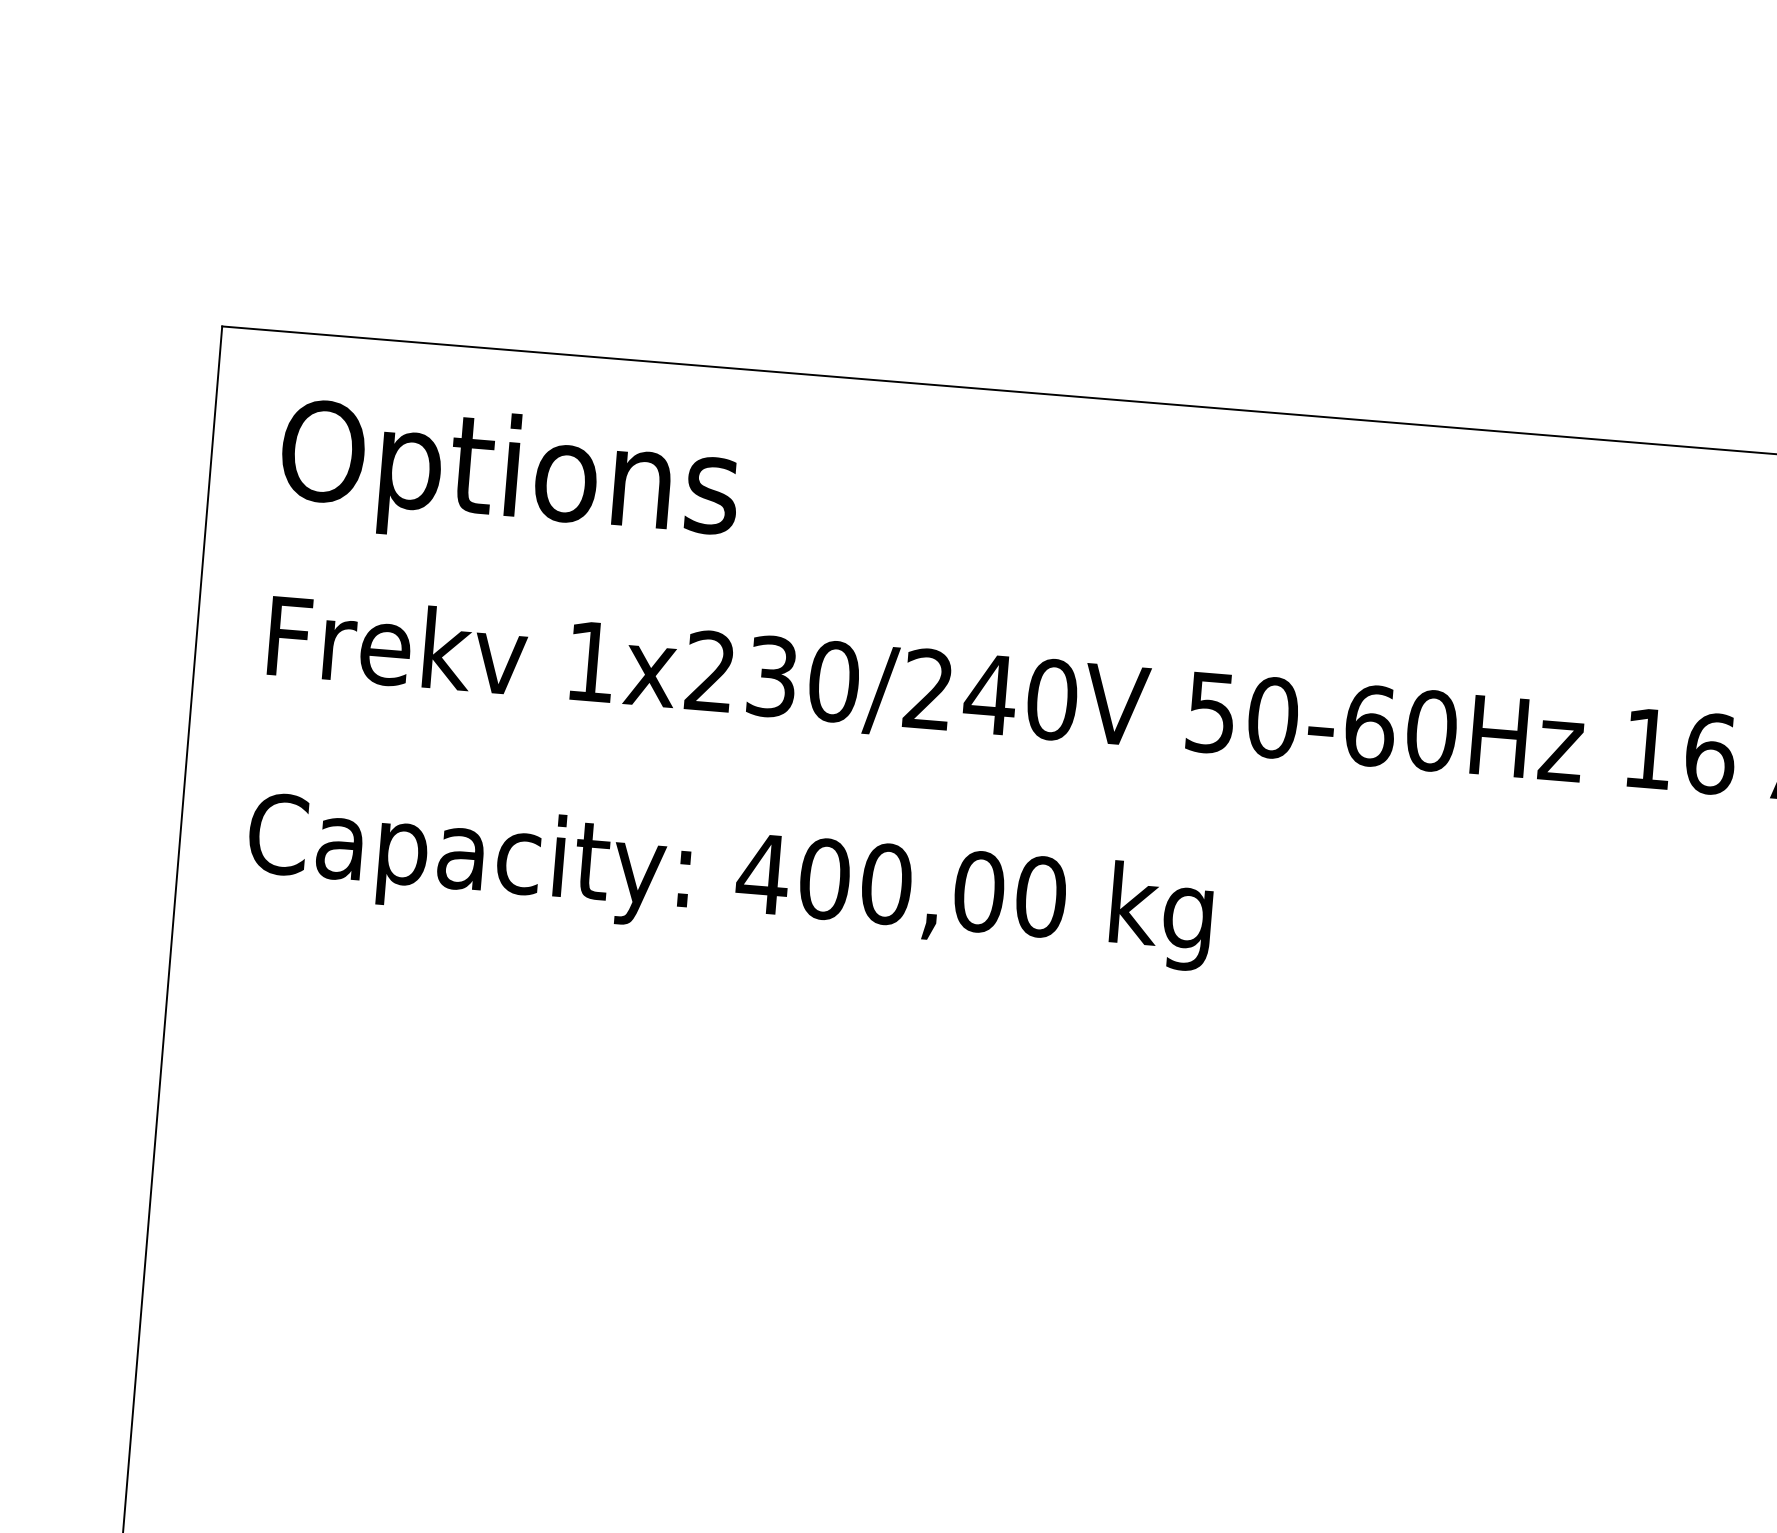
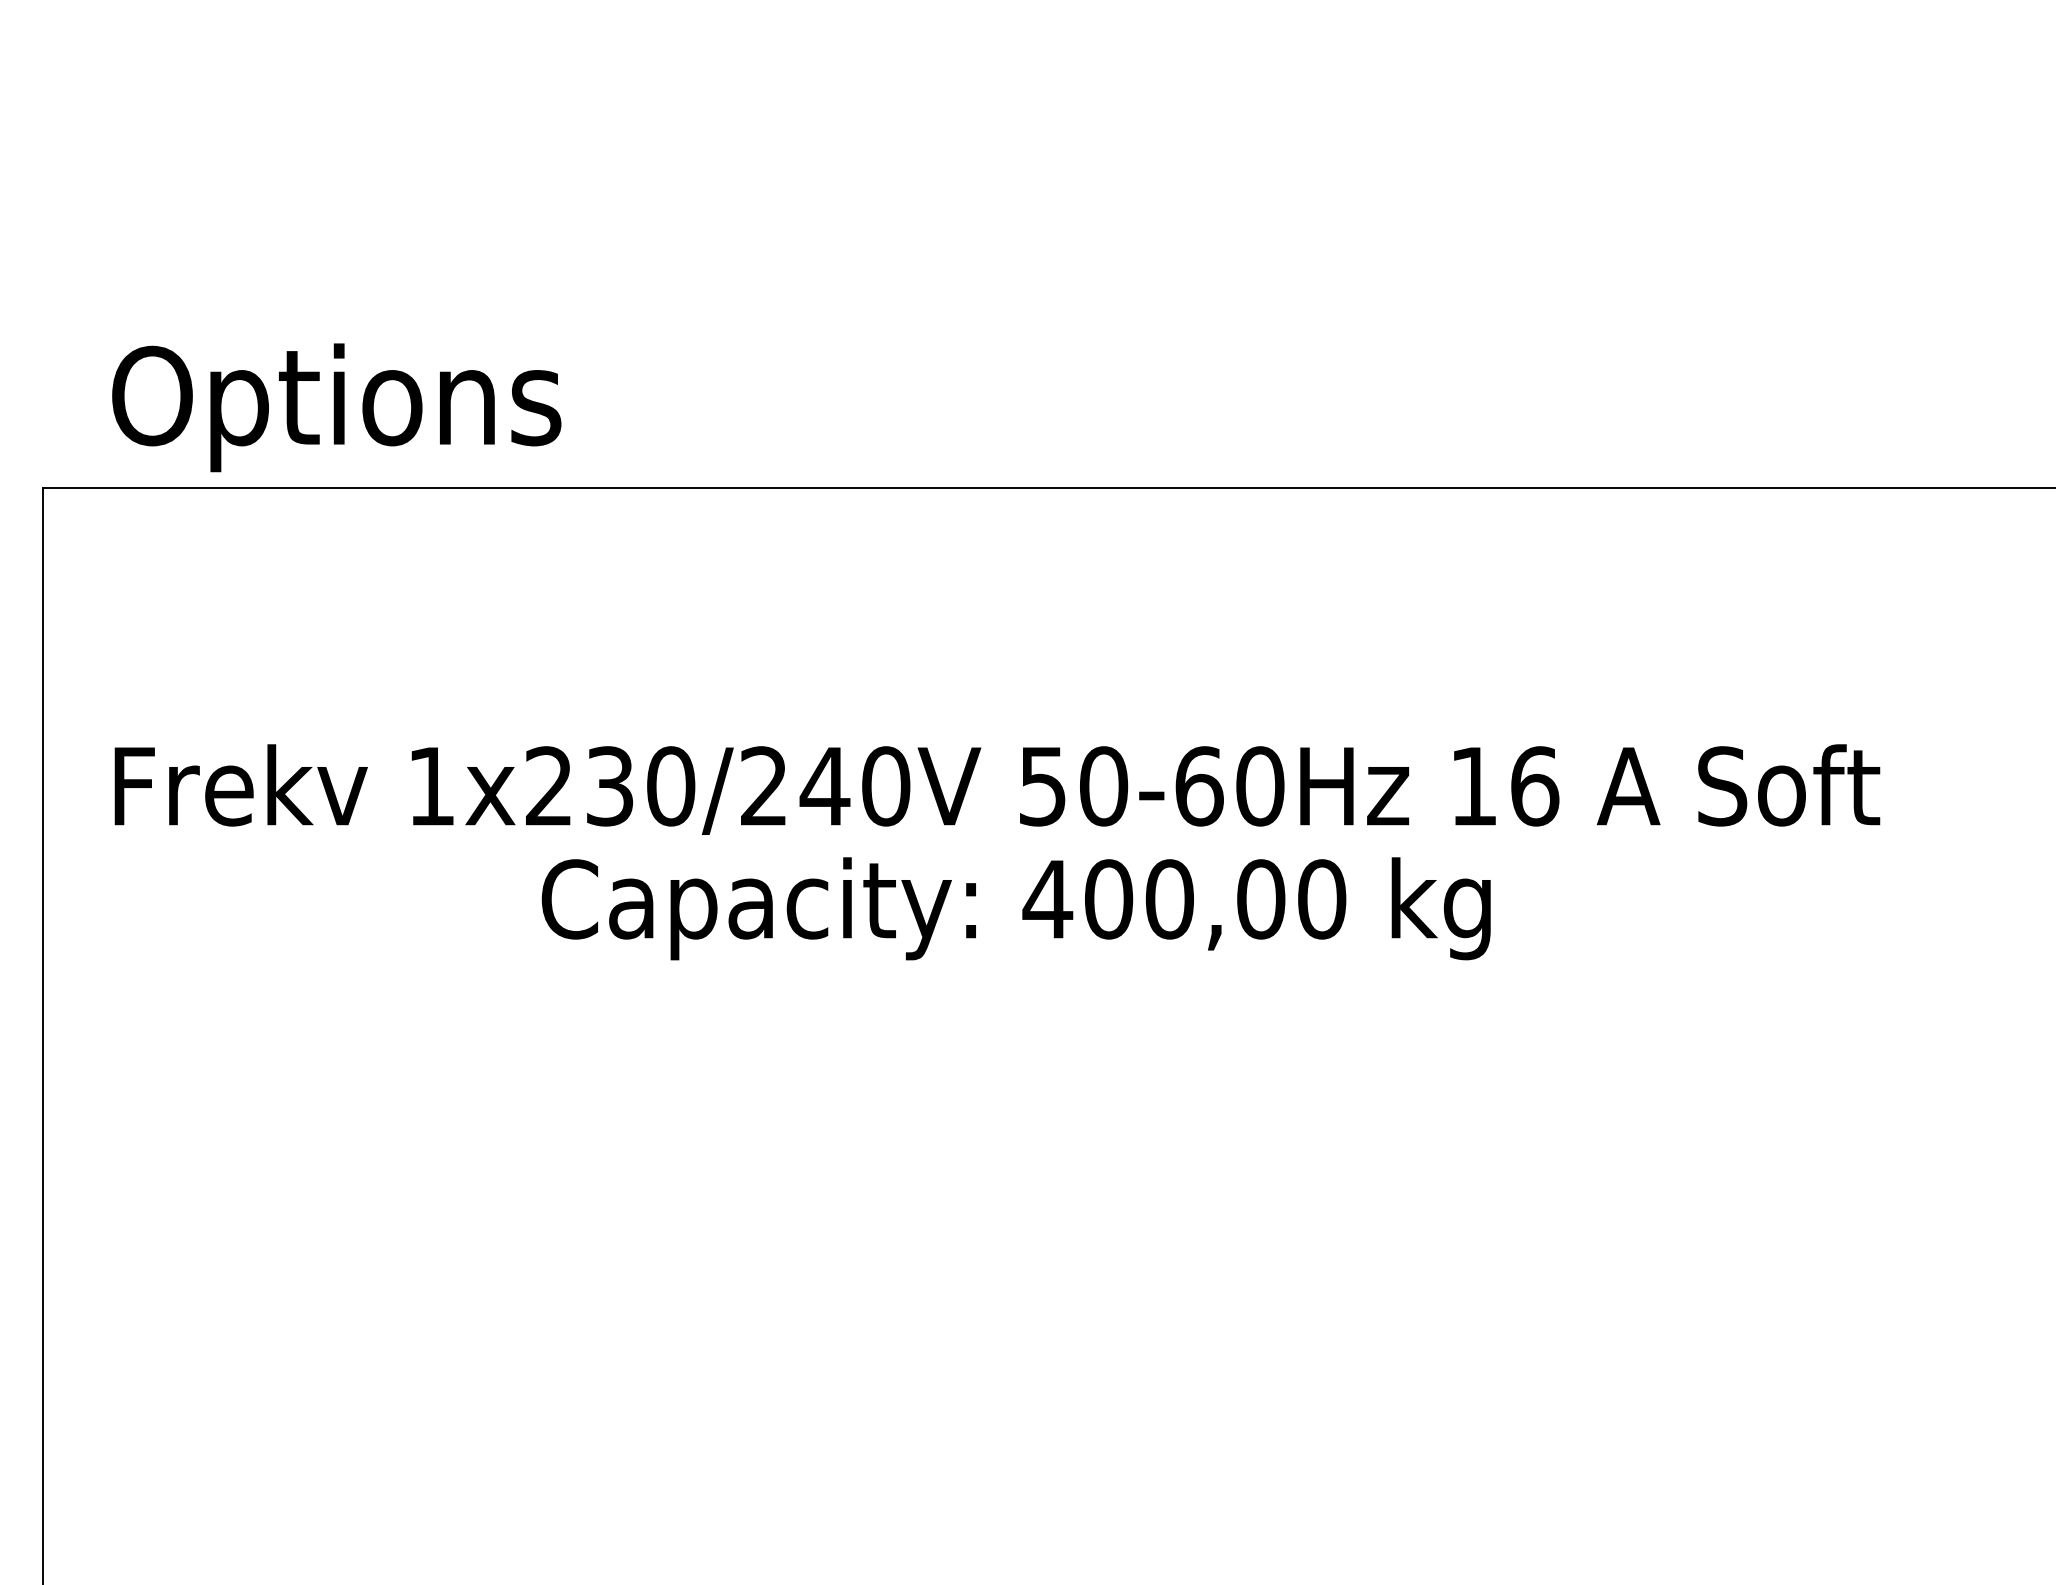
text: (509, 478) -> (336, 407), moved
text: (729, 880) -> (1015, 908), moved

